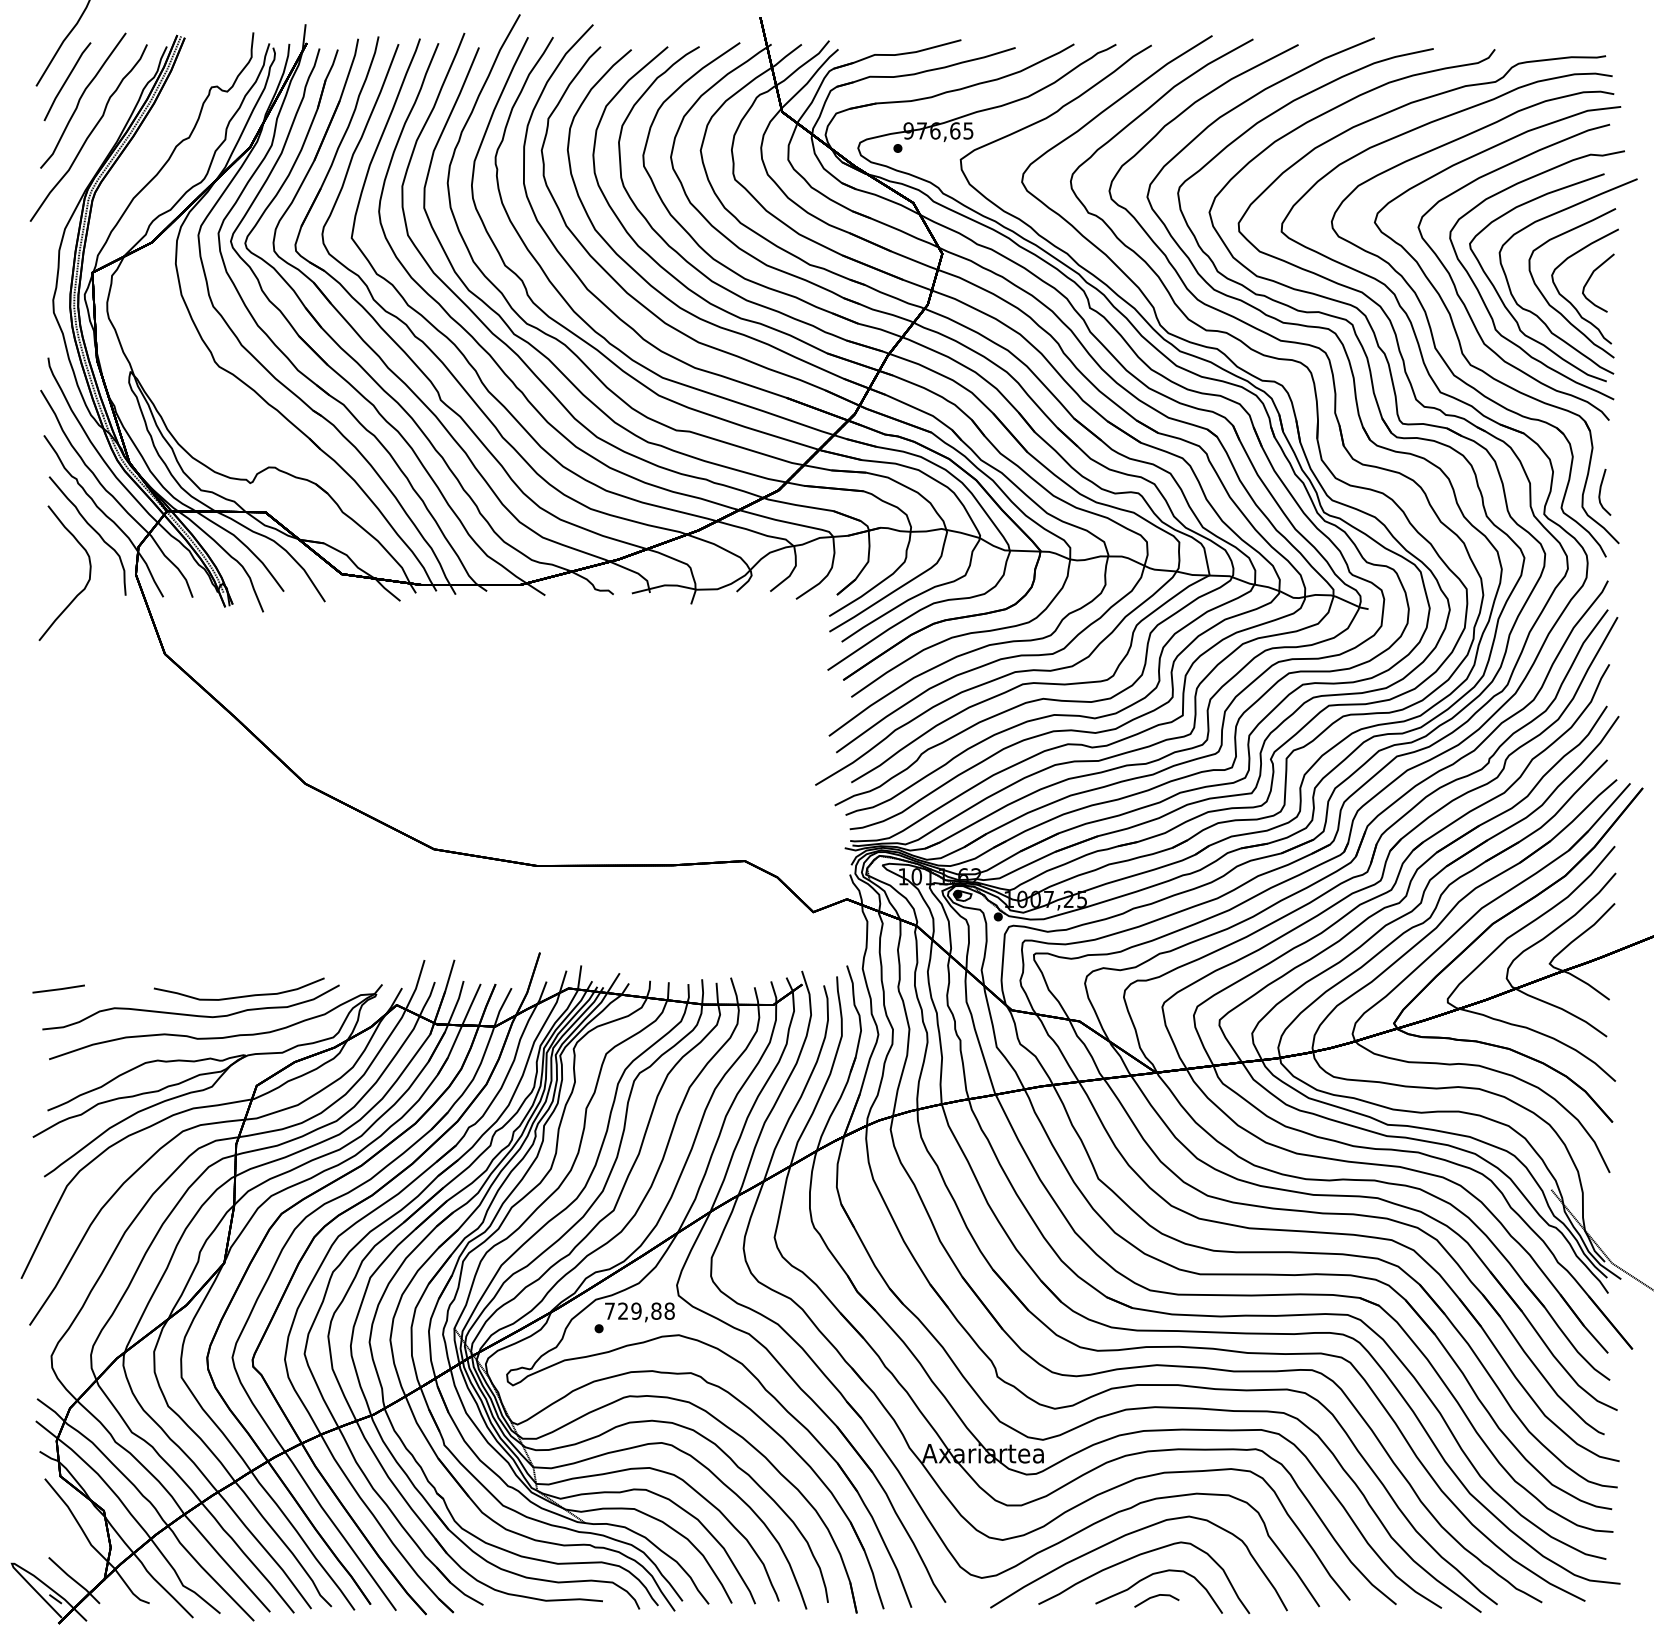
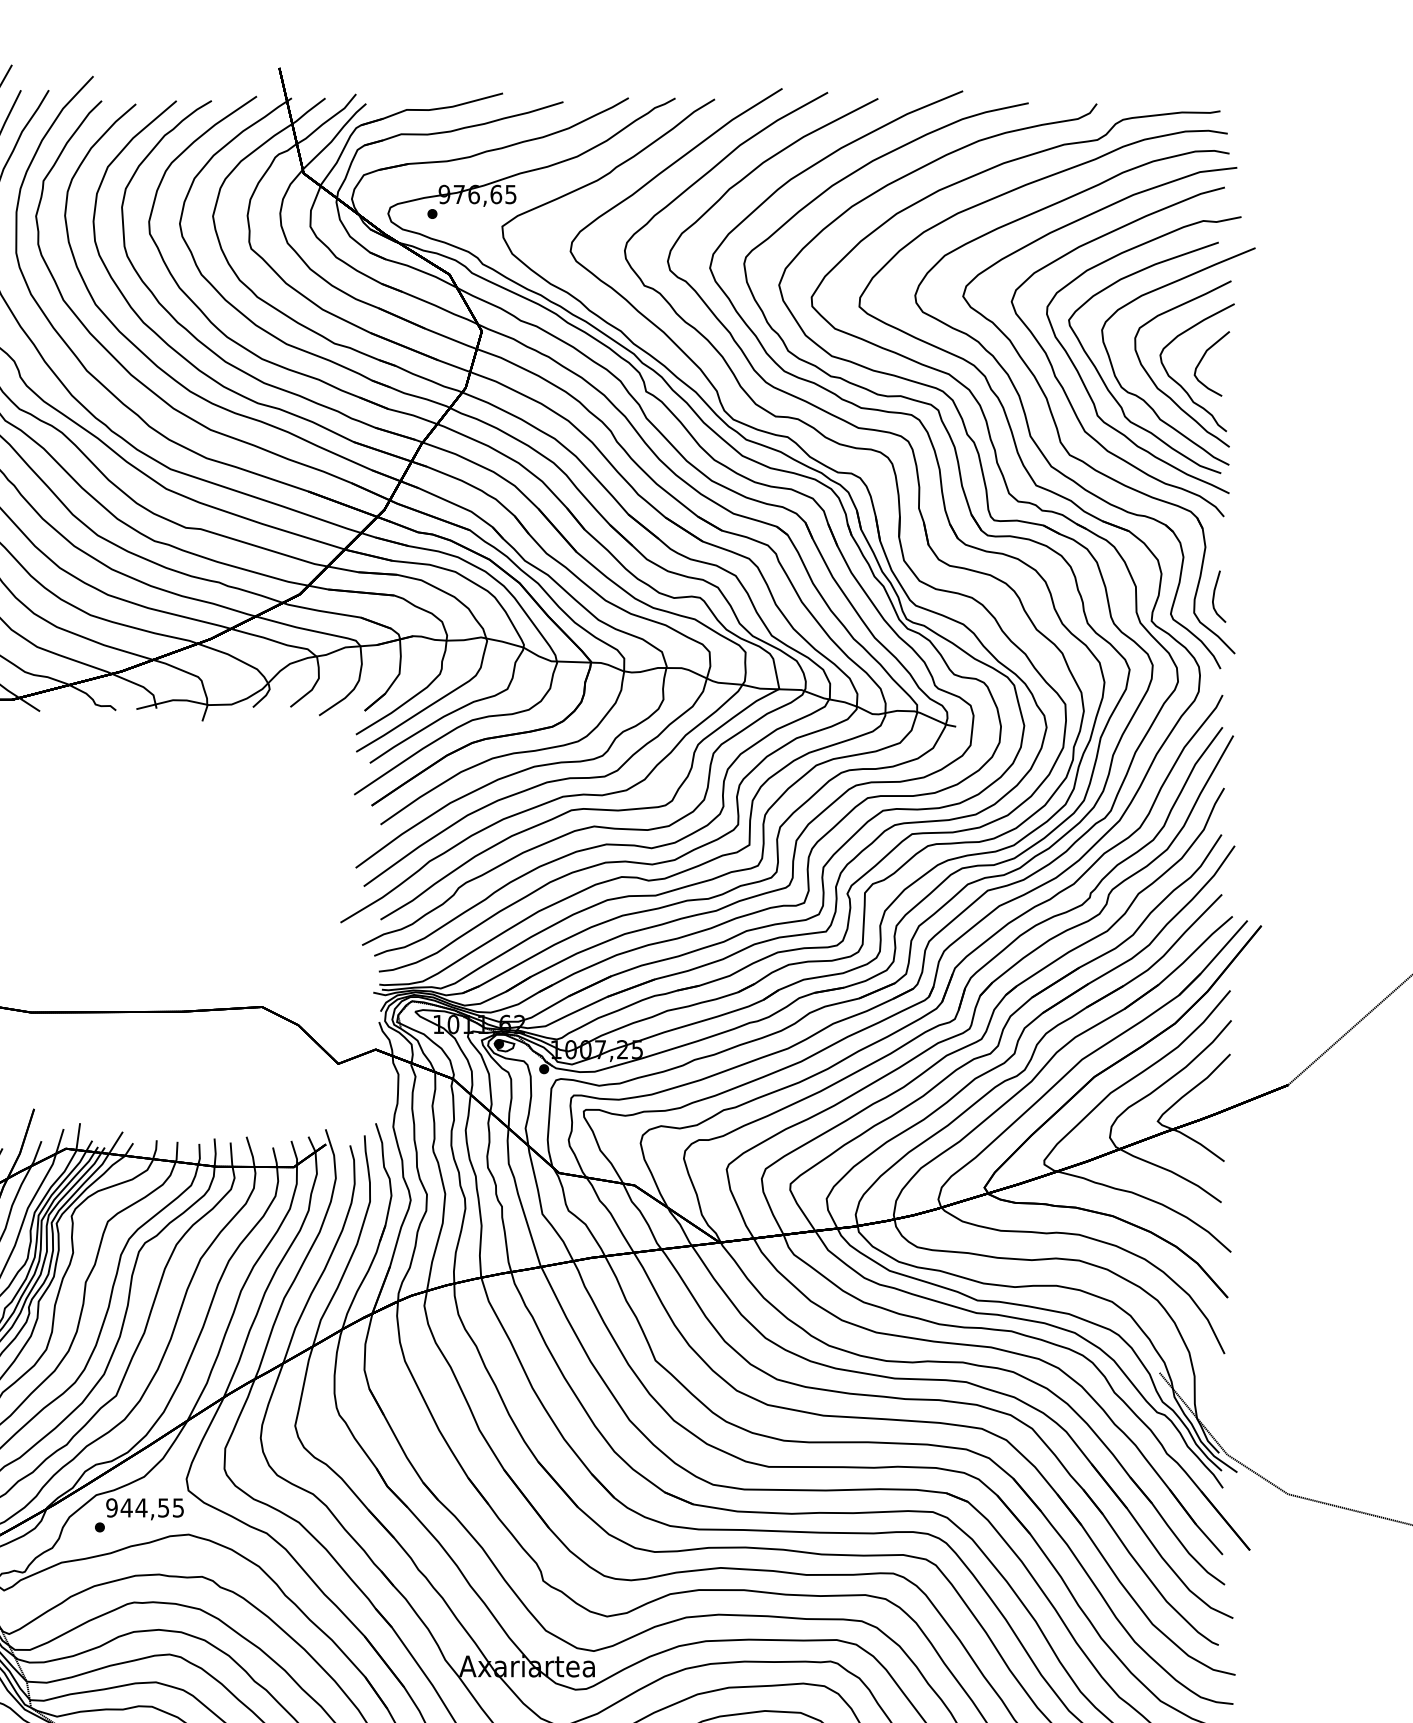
text: (639, 1310) -> (144, 1507), 729,88 -> 944,55

